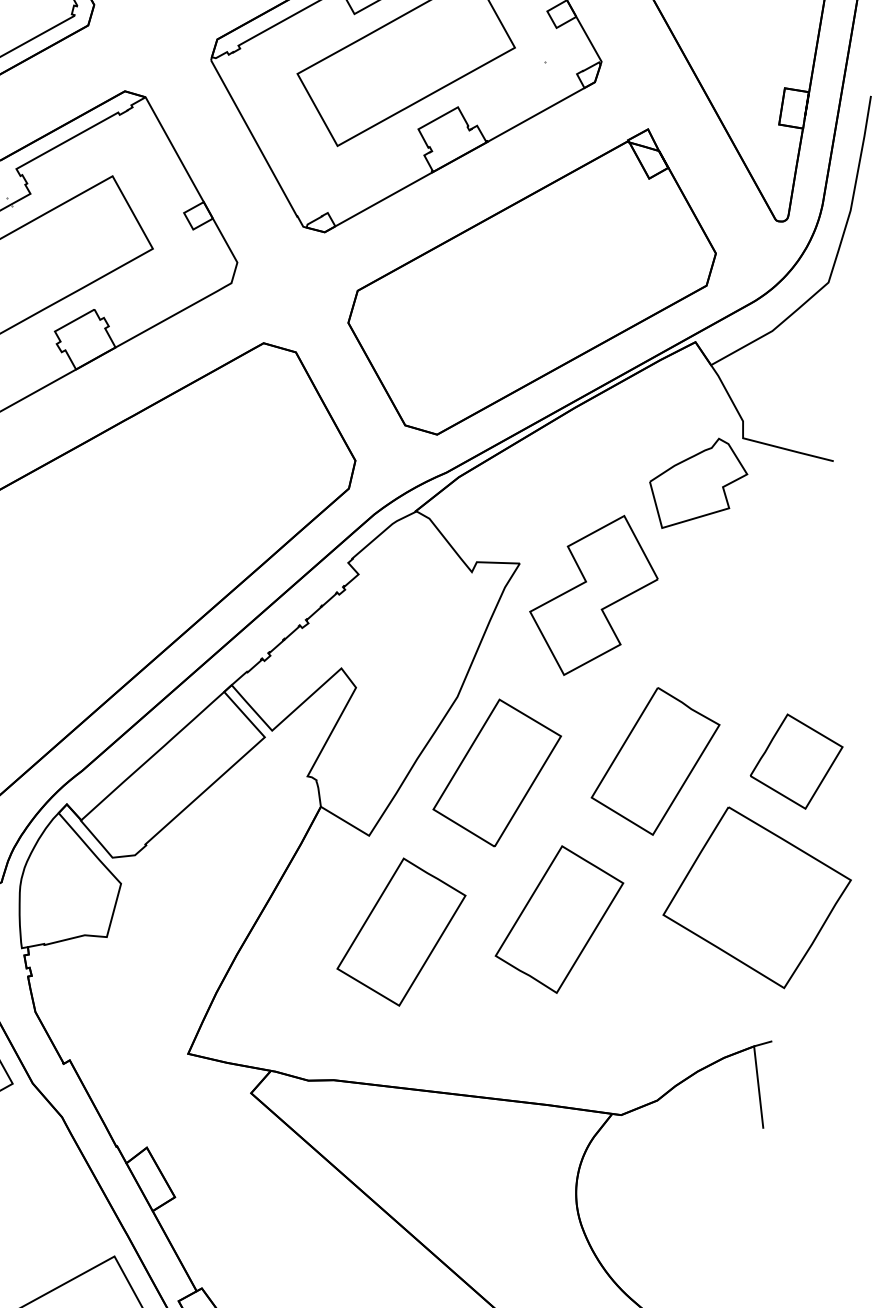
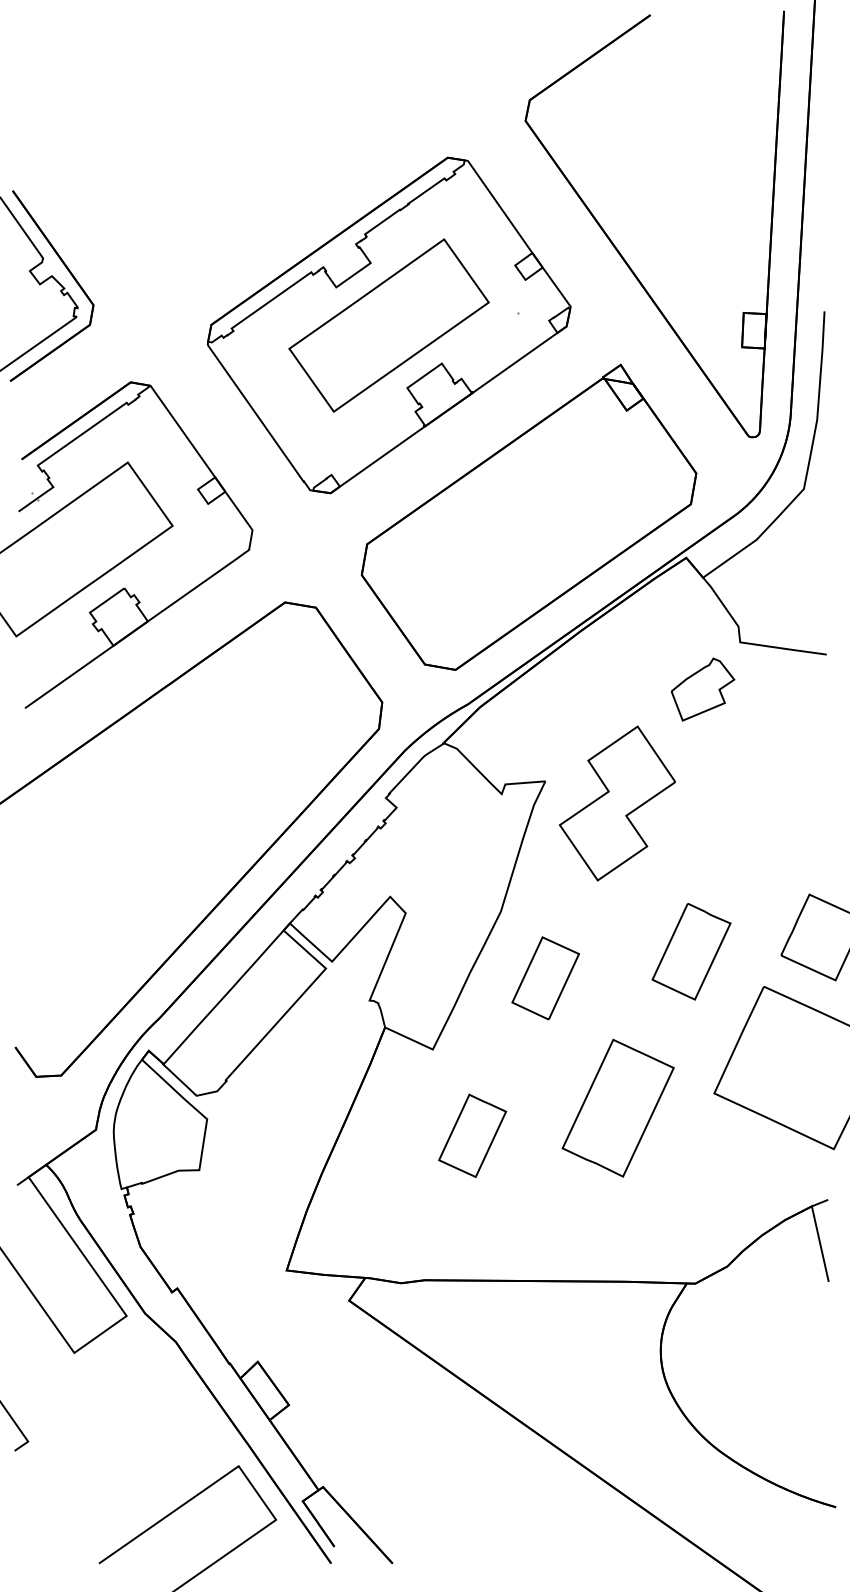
part: (697, 484) -> (702, 689), size x0.7
part: (655, 761) -> (691, 951), size x0.7
part: (497, 773) -> (545, 978), size x0.6
part: (401, 931) -> (472, 1135), size x0.6

